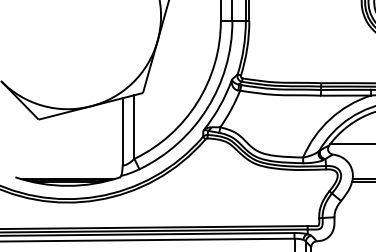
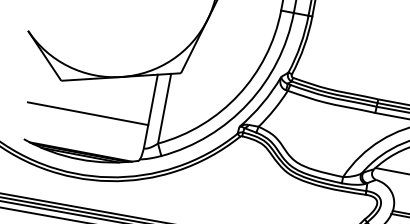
line: (67, 144) -> (87, 113), added

